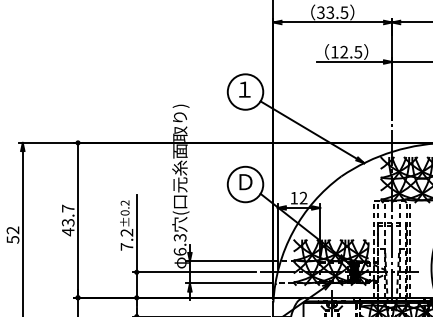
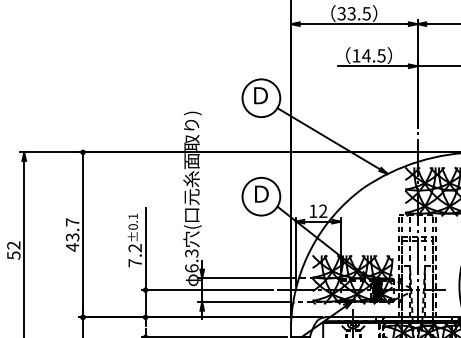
text: (344, 51) -> (366, 55), 12.5 -> 14.5
text: (244, 89) -> (260, 95), １ -> Ｄ
text: (124, 202) -> (132, 215), ±0.2 -> ±0.1

